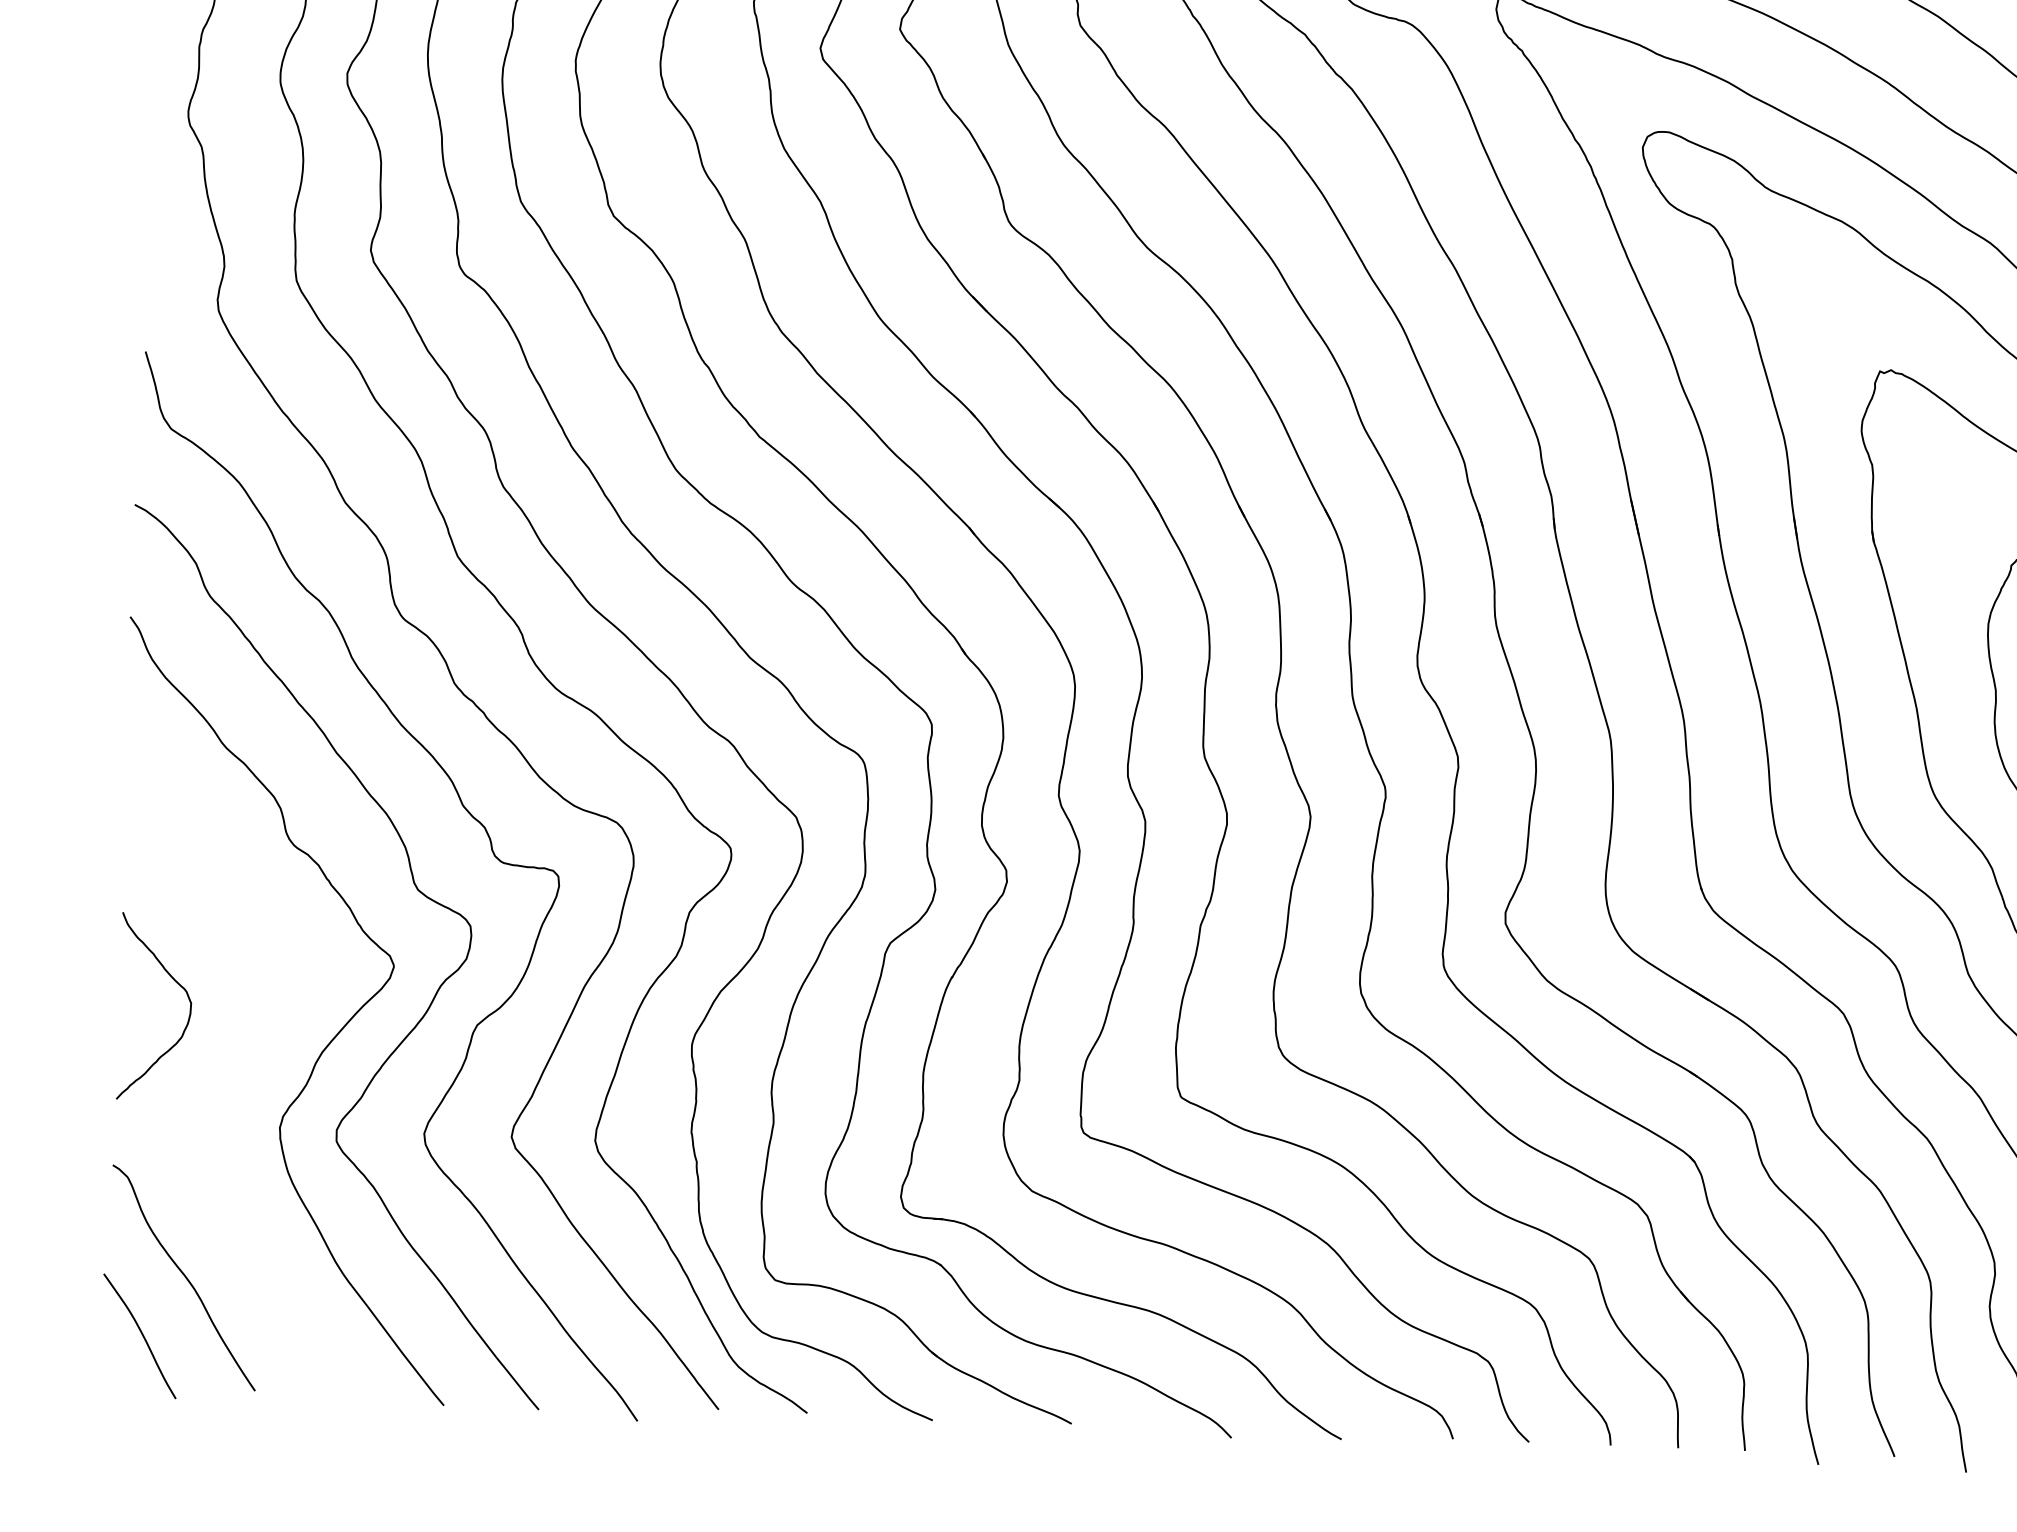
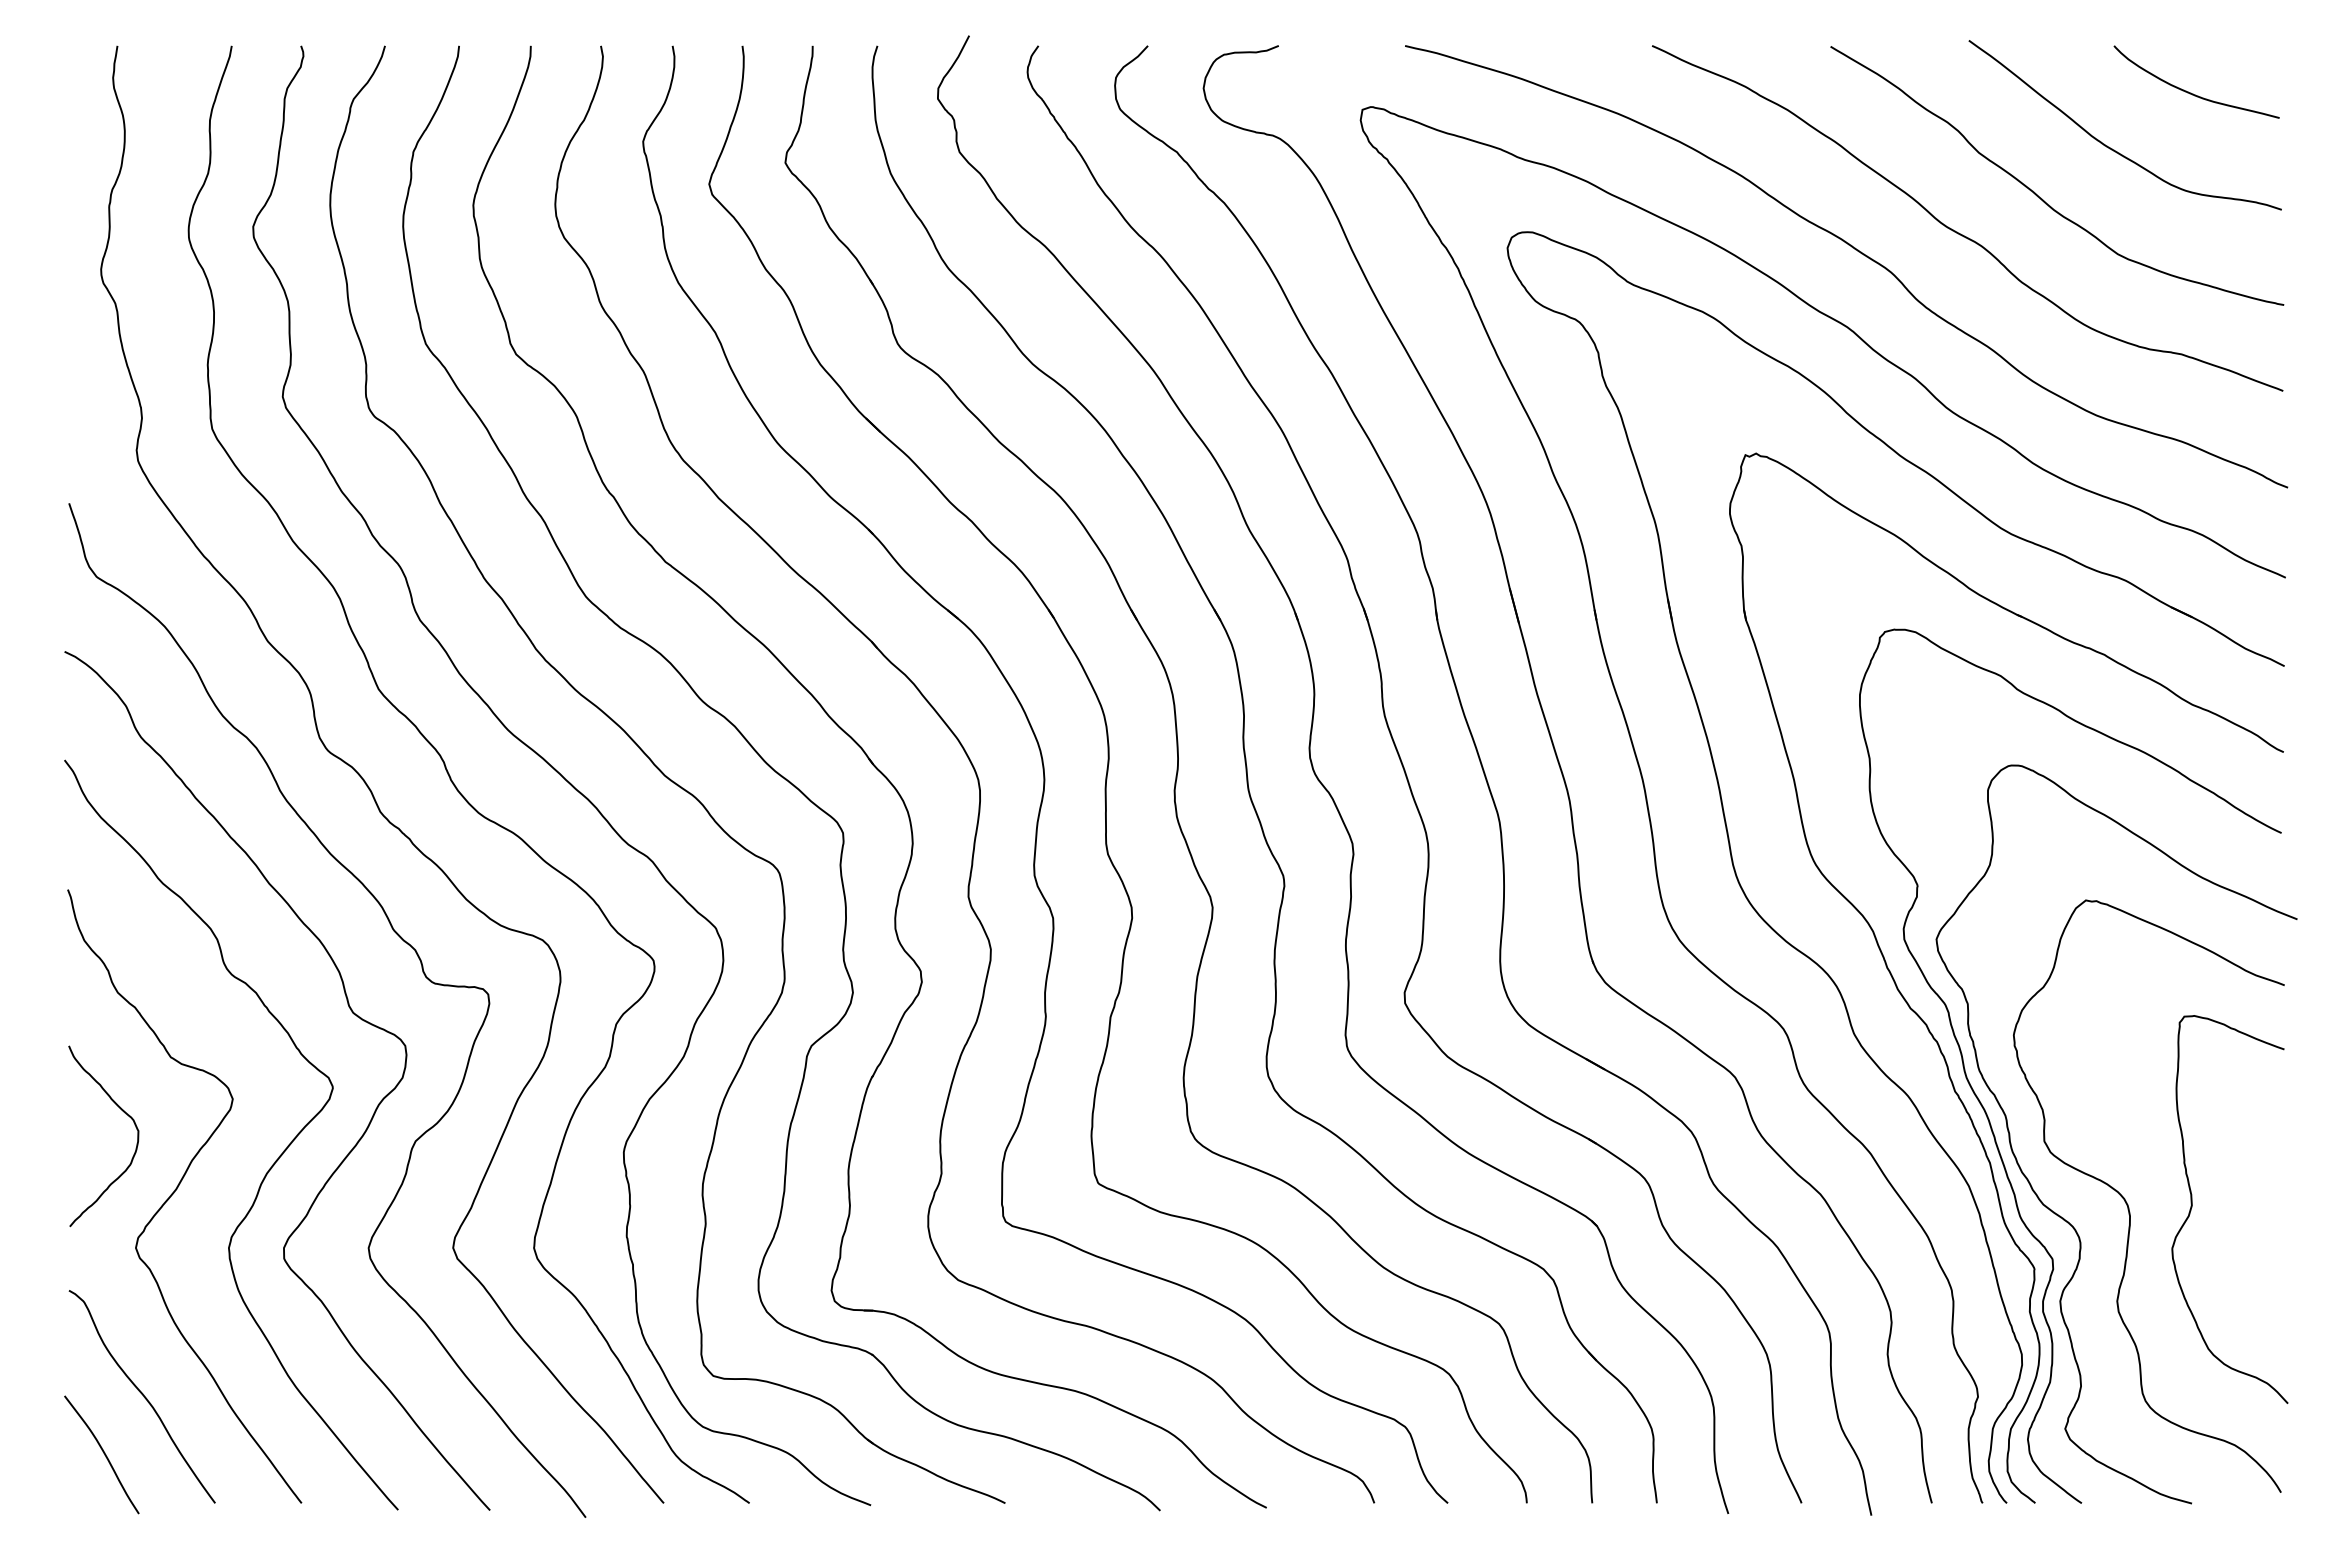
curve: (229, 1065) -> (177, 1189), added

